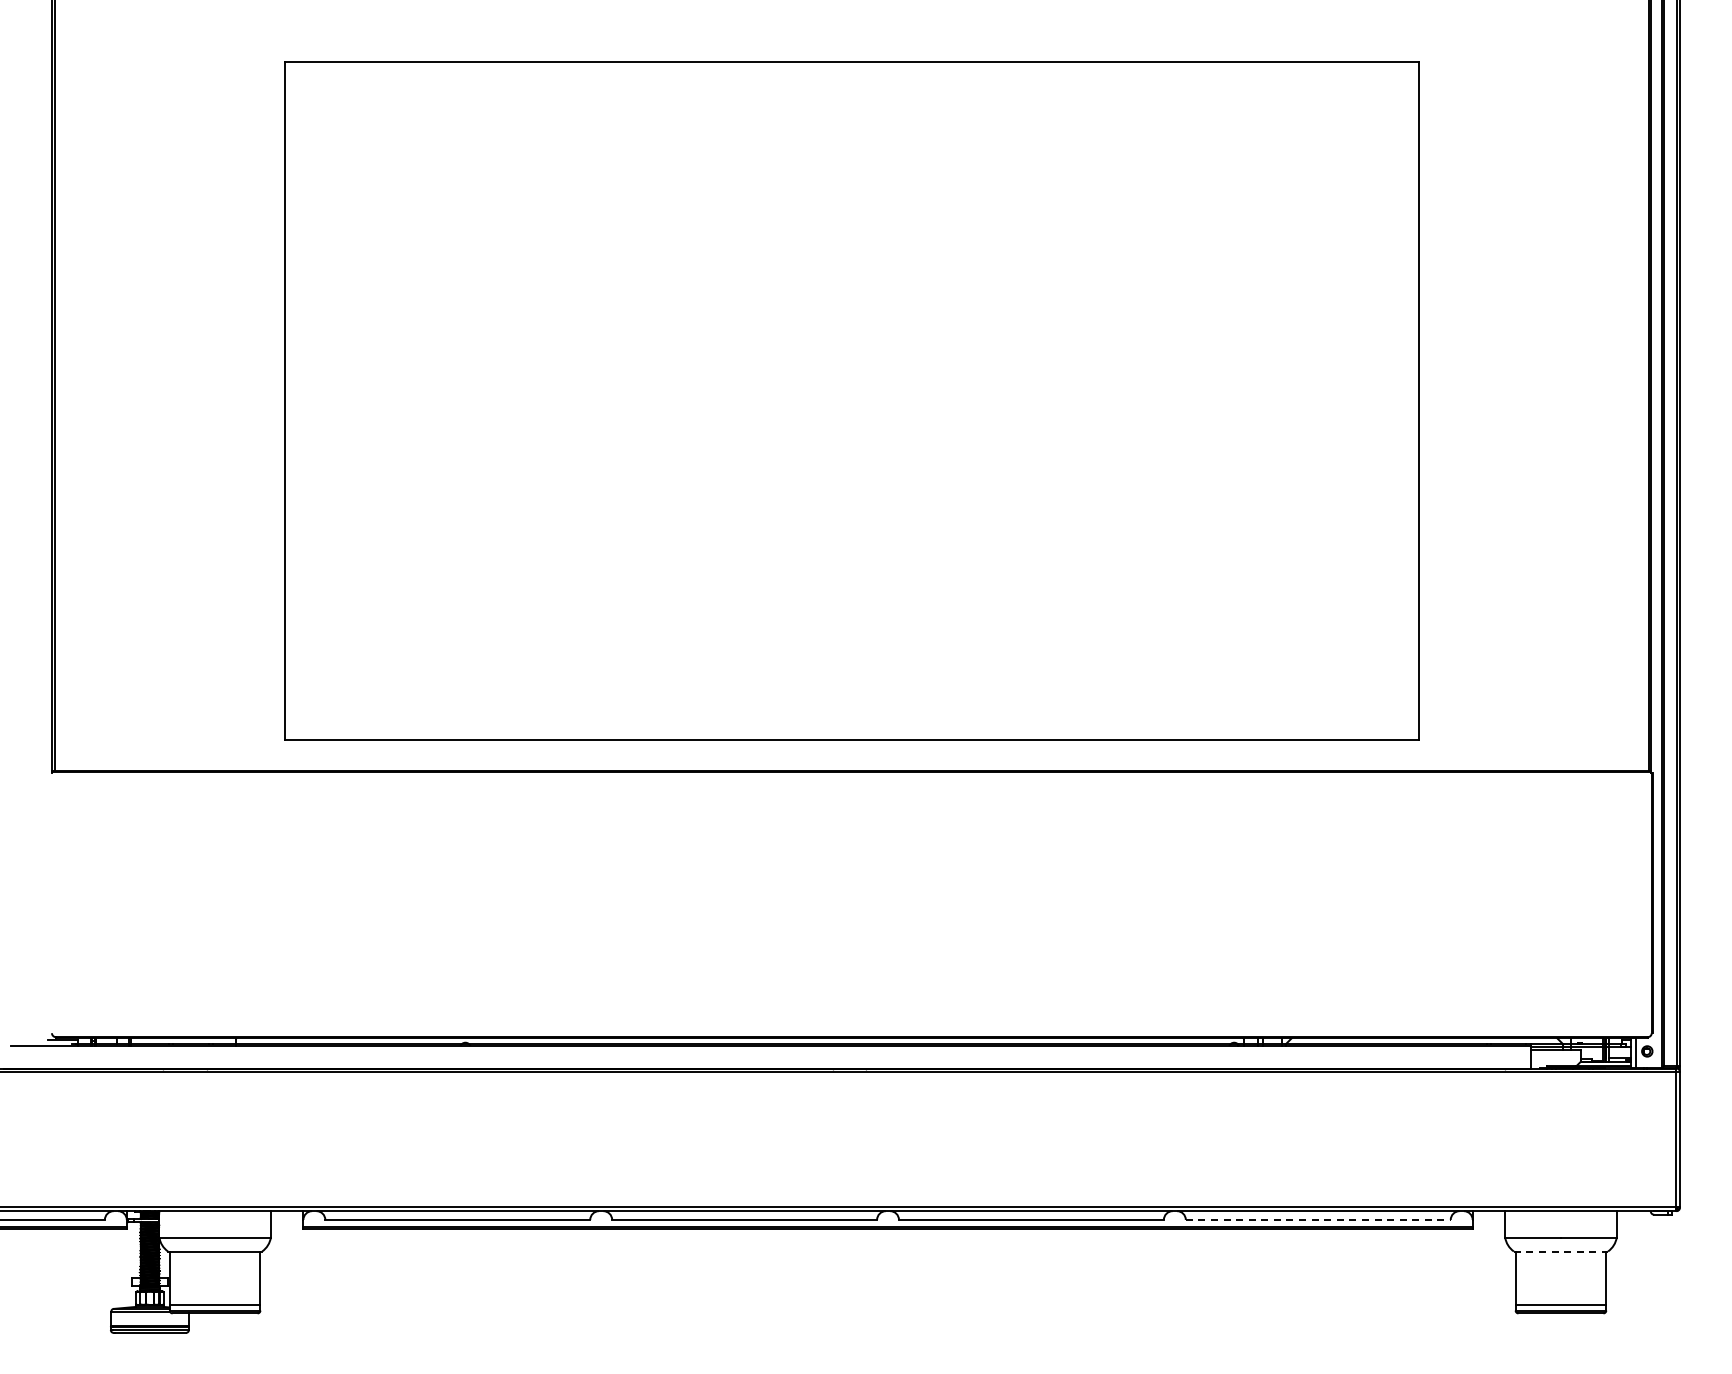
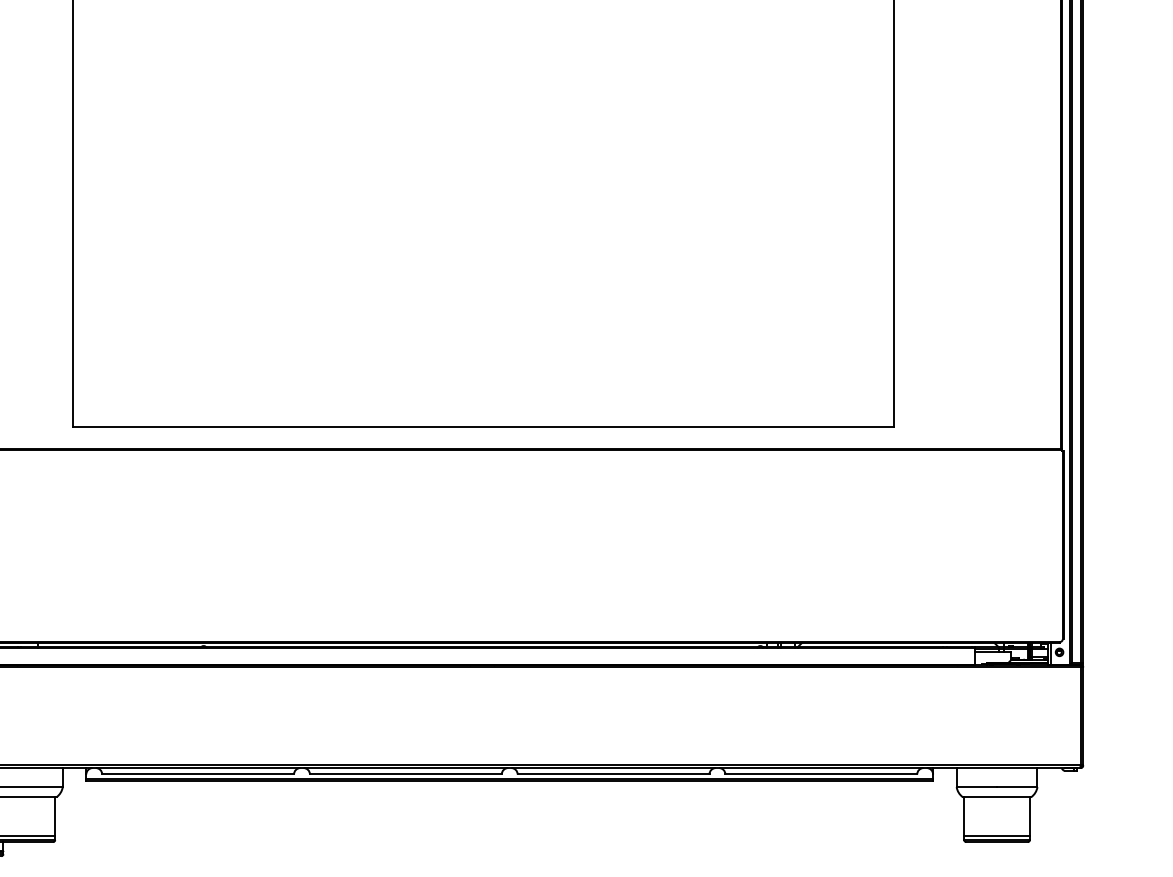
line: (1318, 1219) -> (821, 774), dashed -> solid
line: (1561, 1251) -> (997, 797), dashed -> solid

